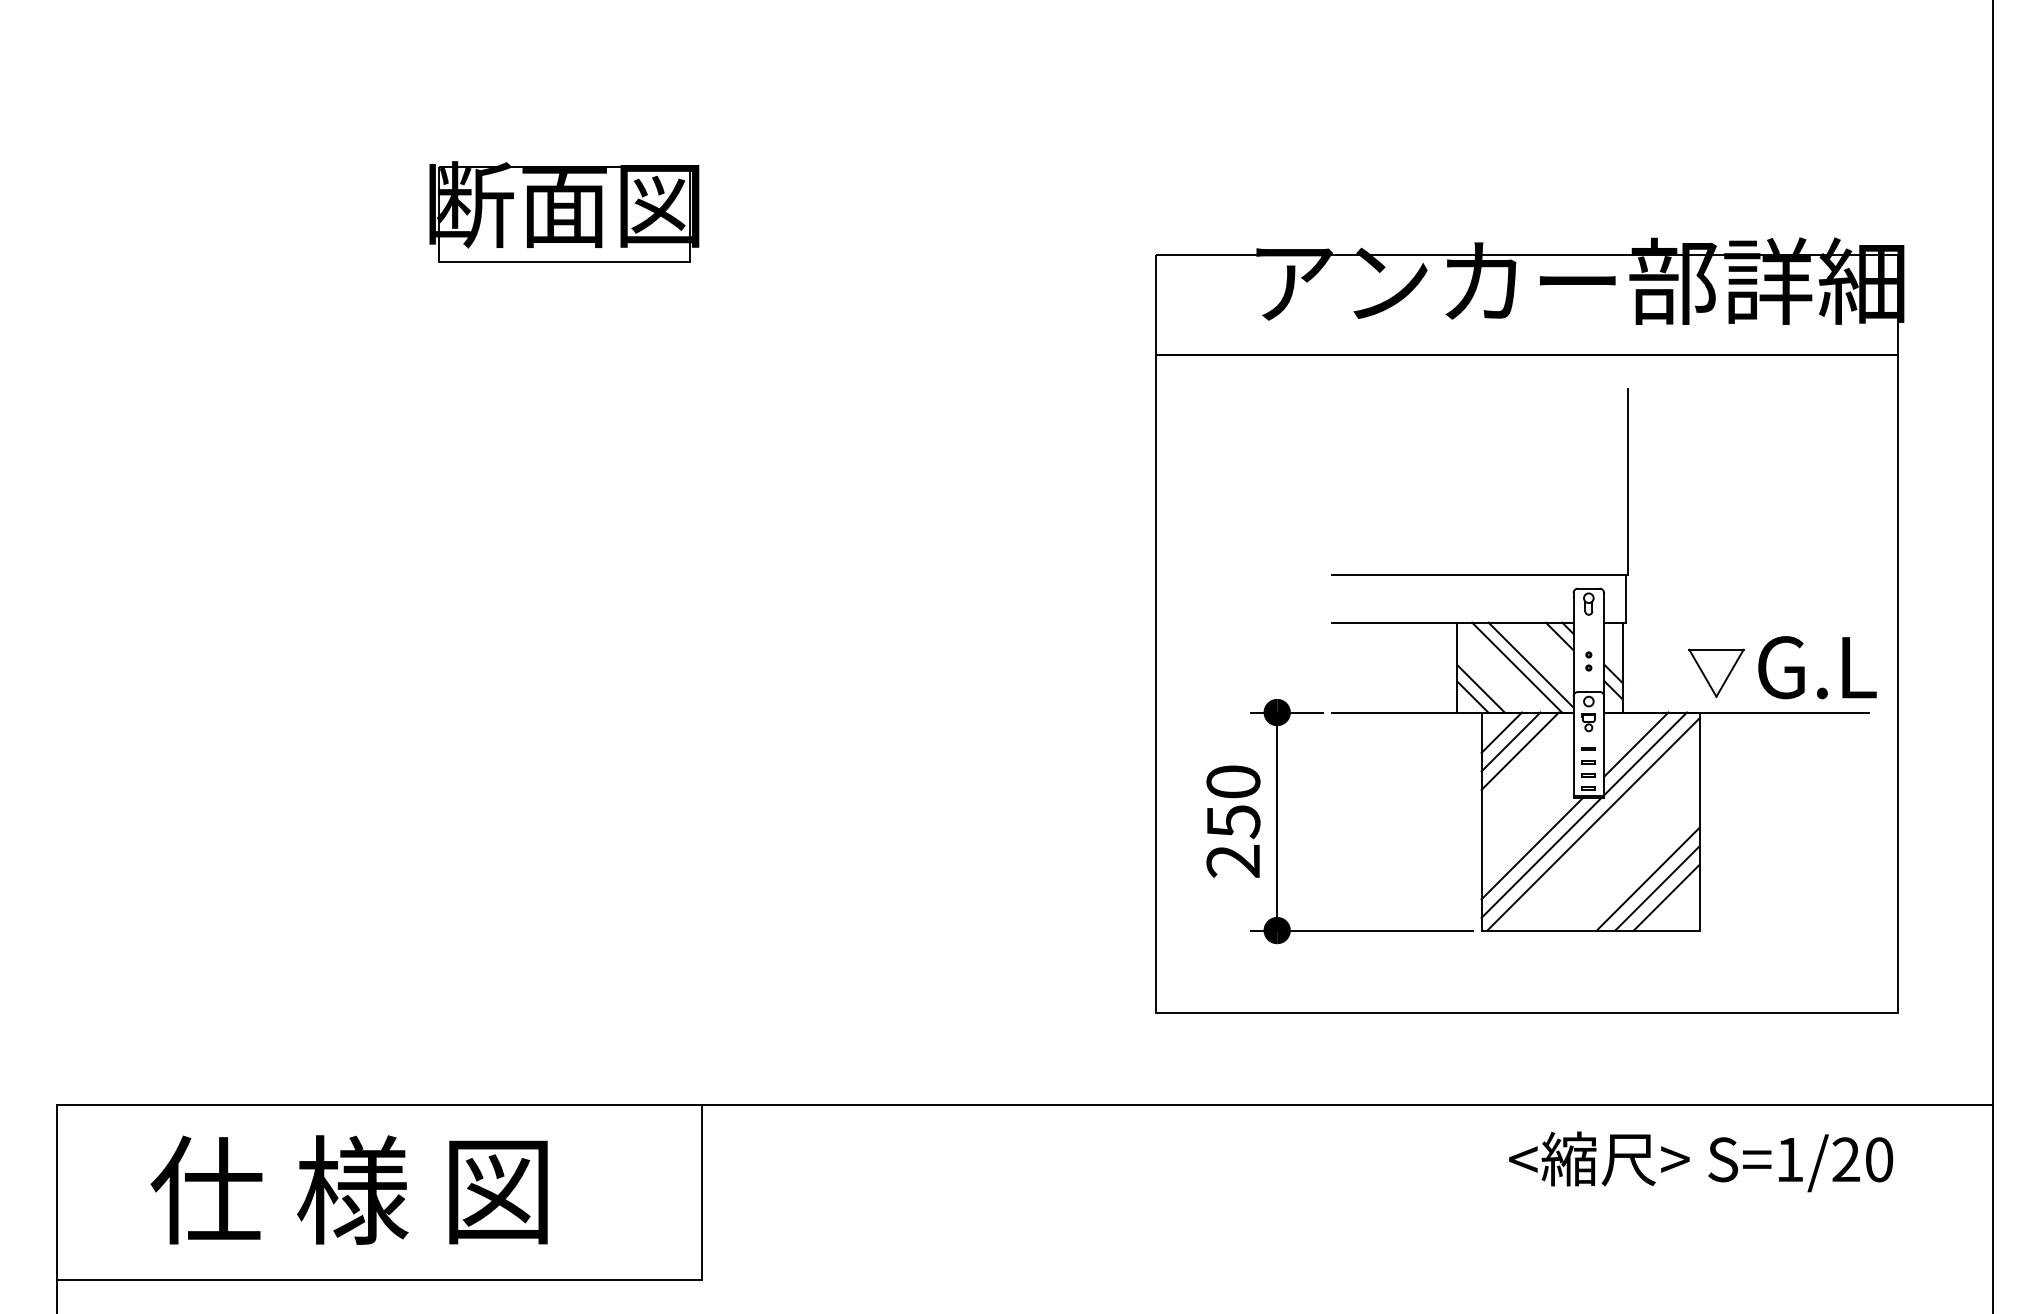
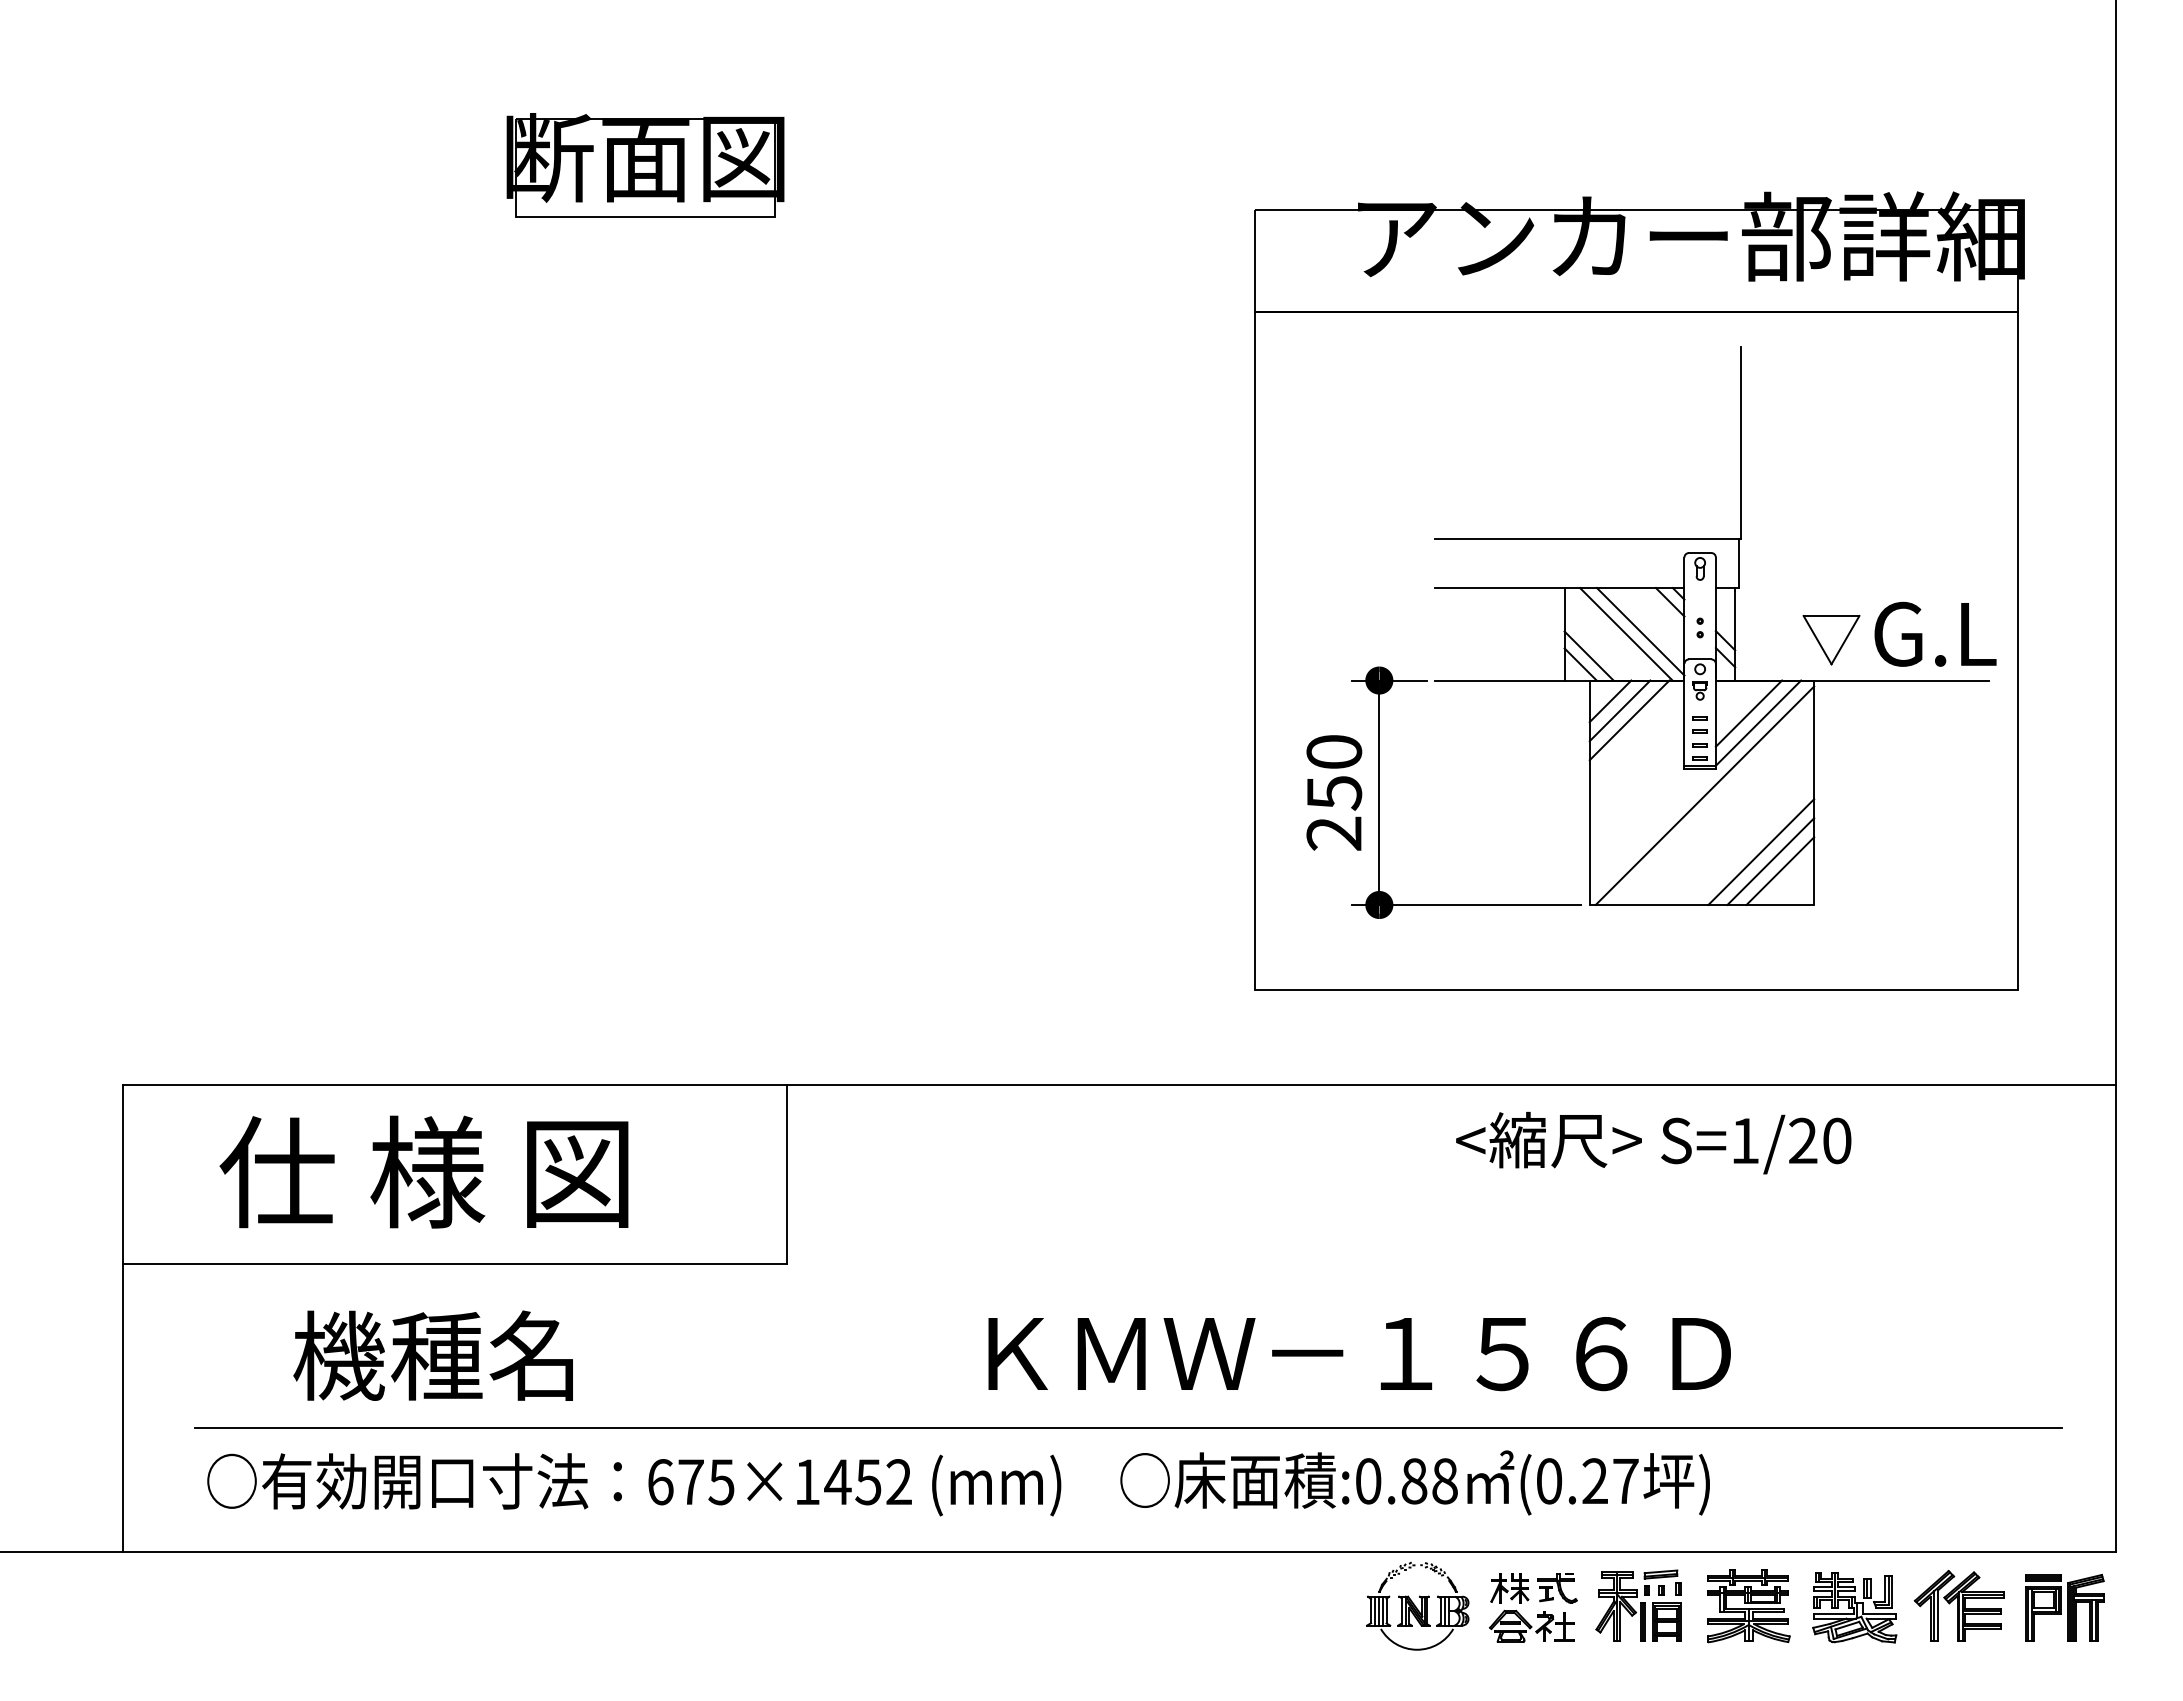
line: (1531, 848) -> (1641, 820), removed
line: (1541, 857) -> (1651, 829), removed
text: (1700, 1162) -> (1653, 1143), moved

